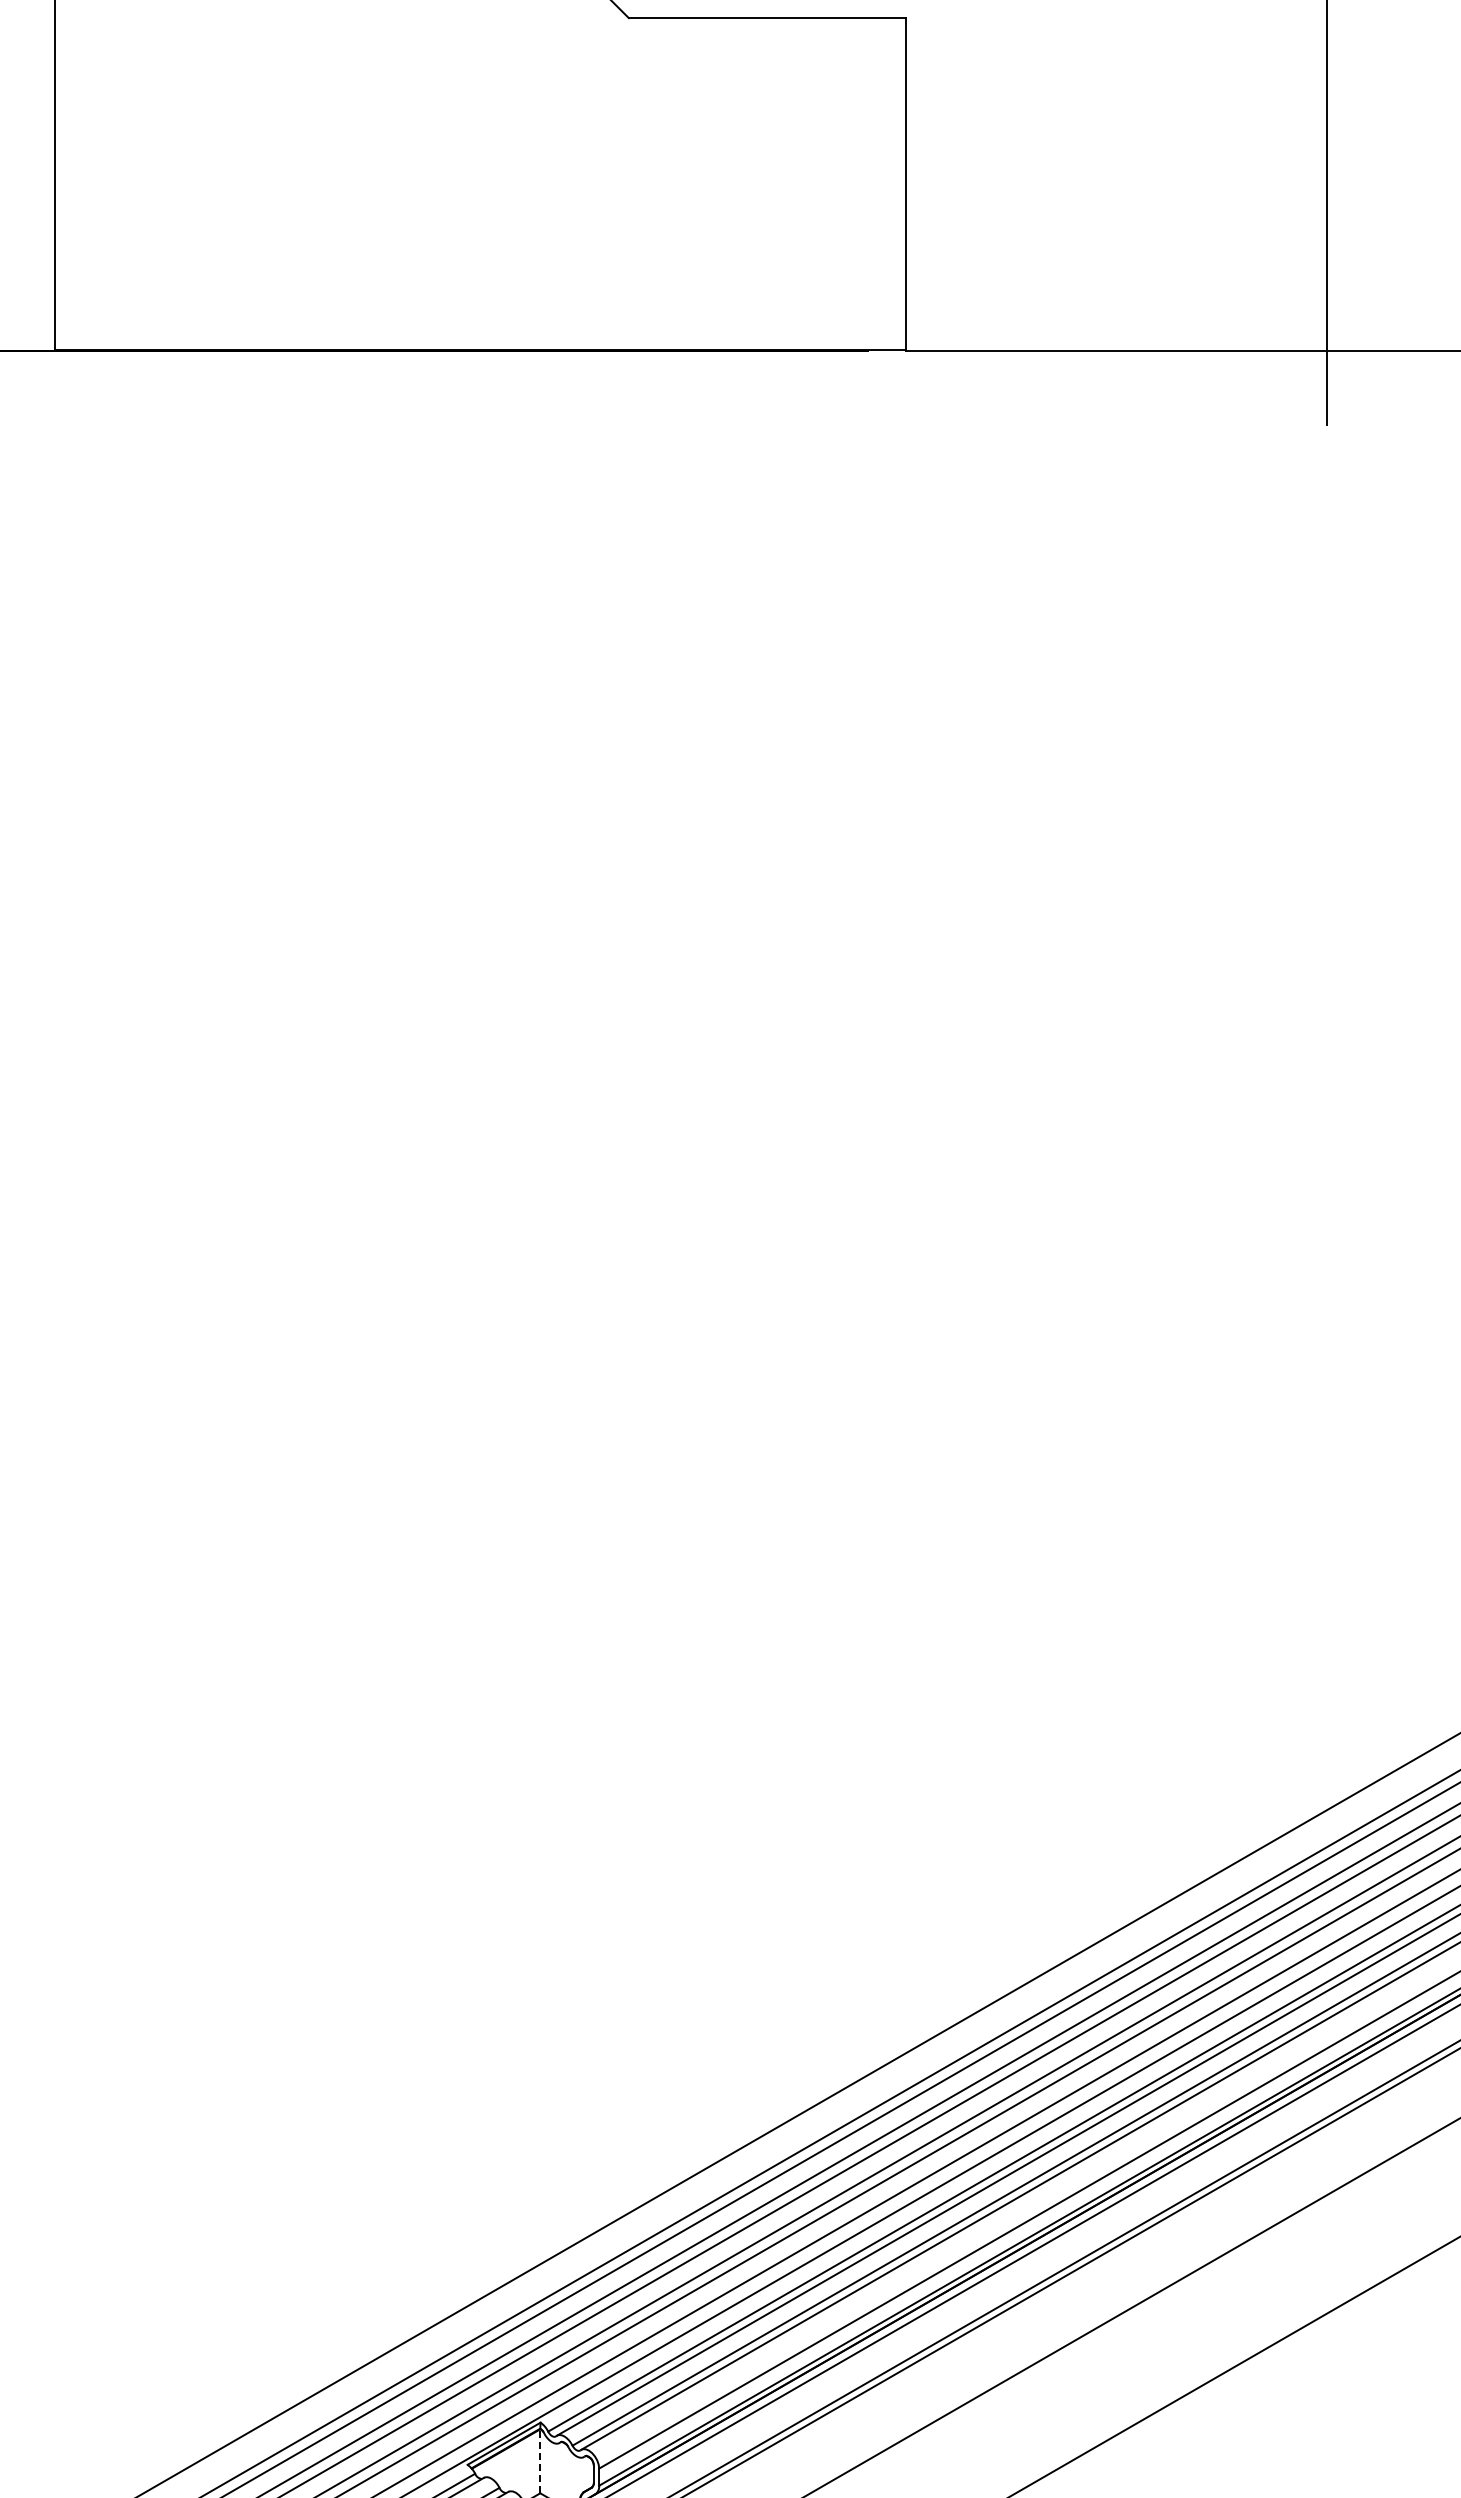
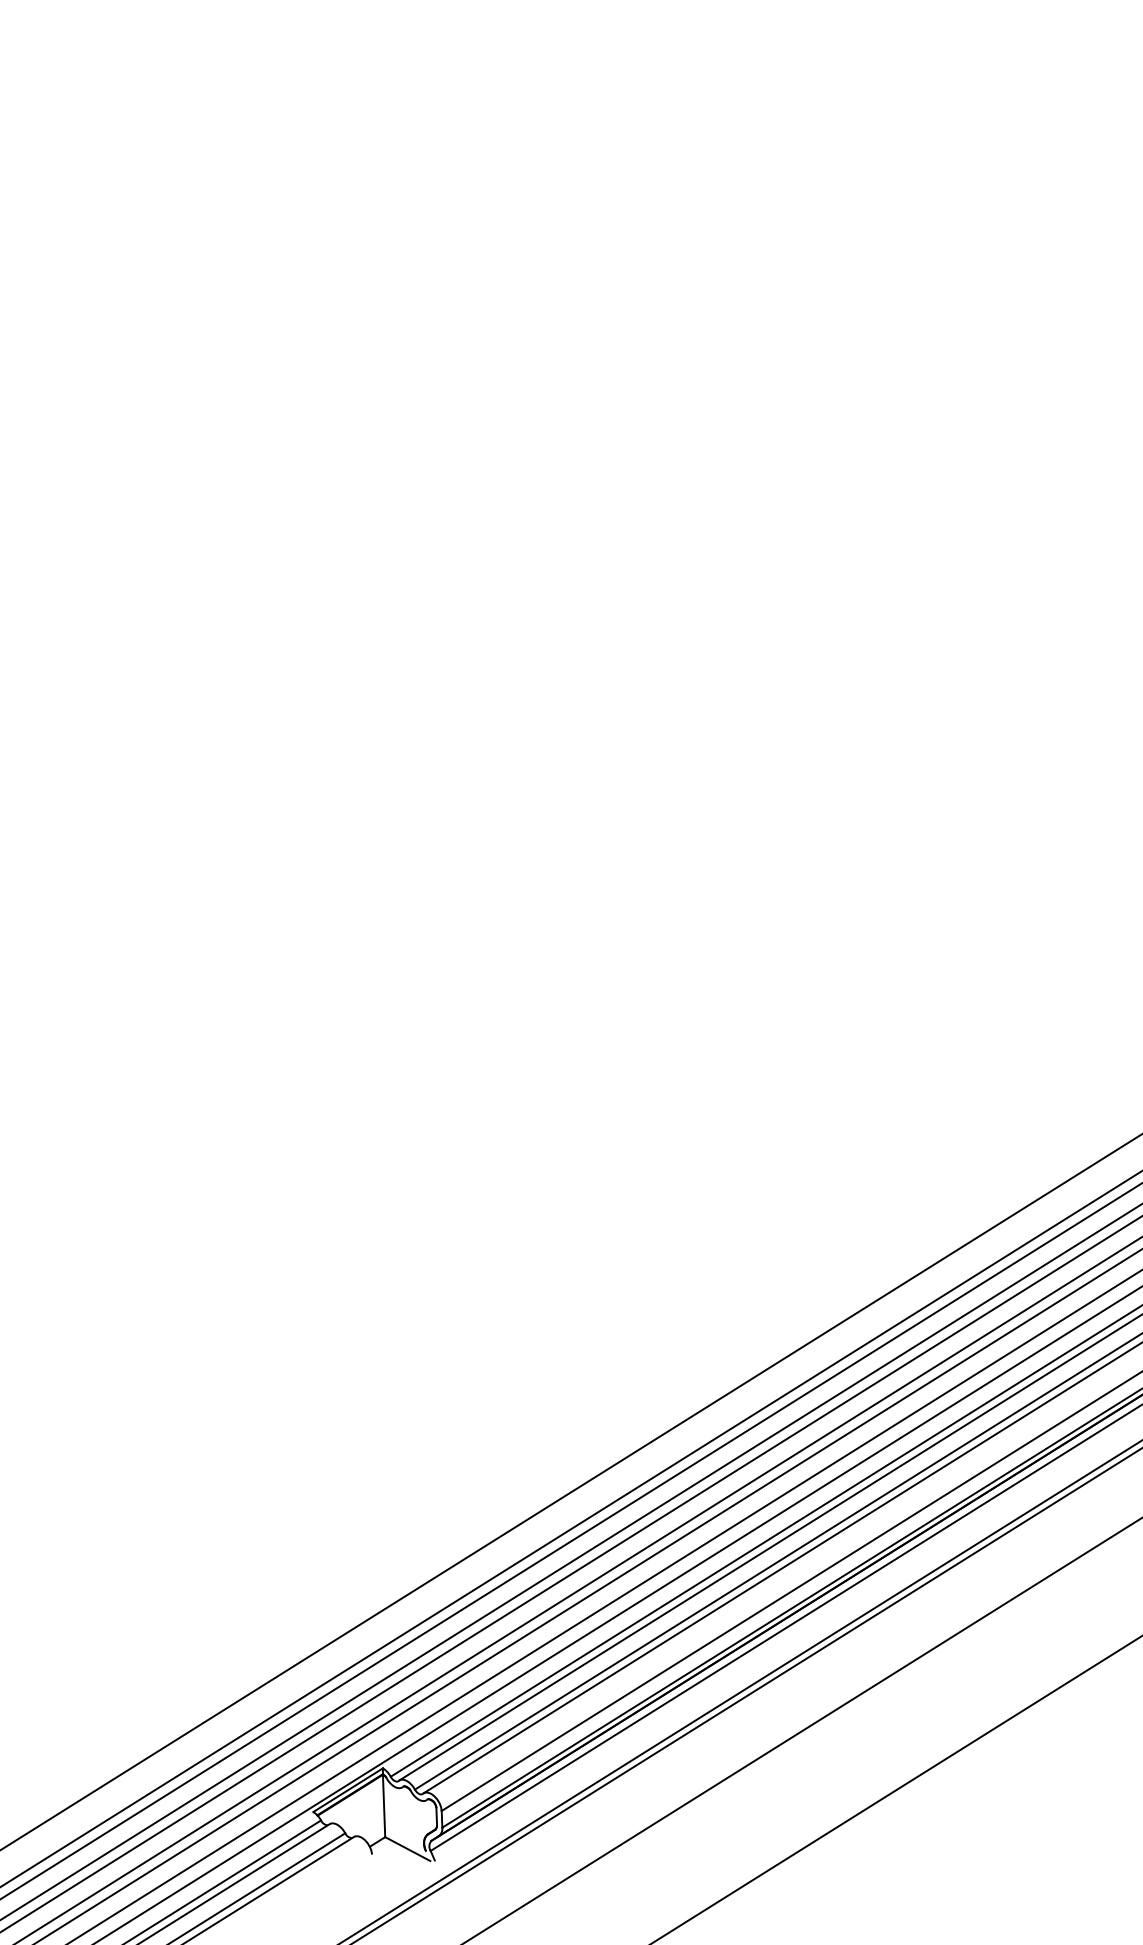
line: (540, 2460) -> (384, 1805), dashed -> solid

